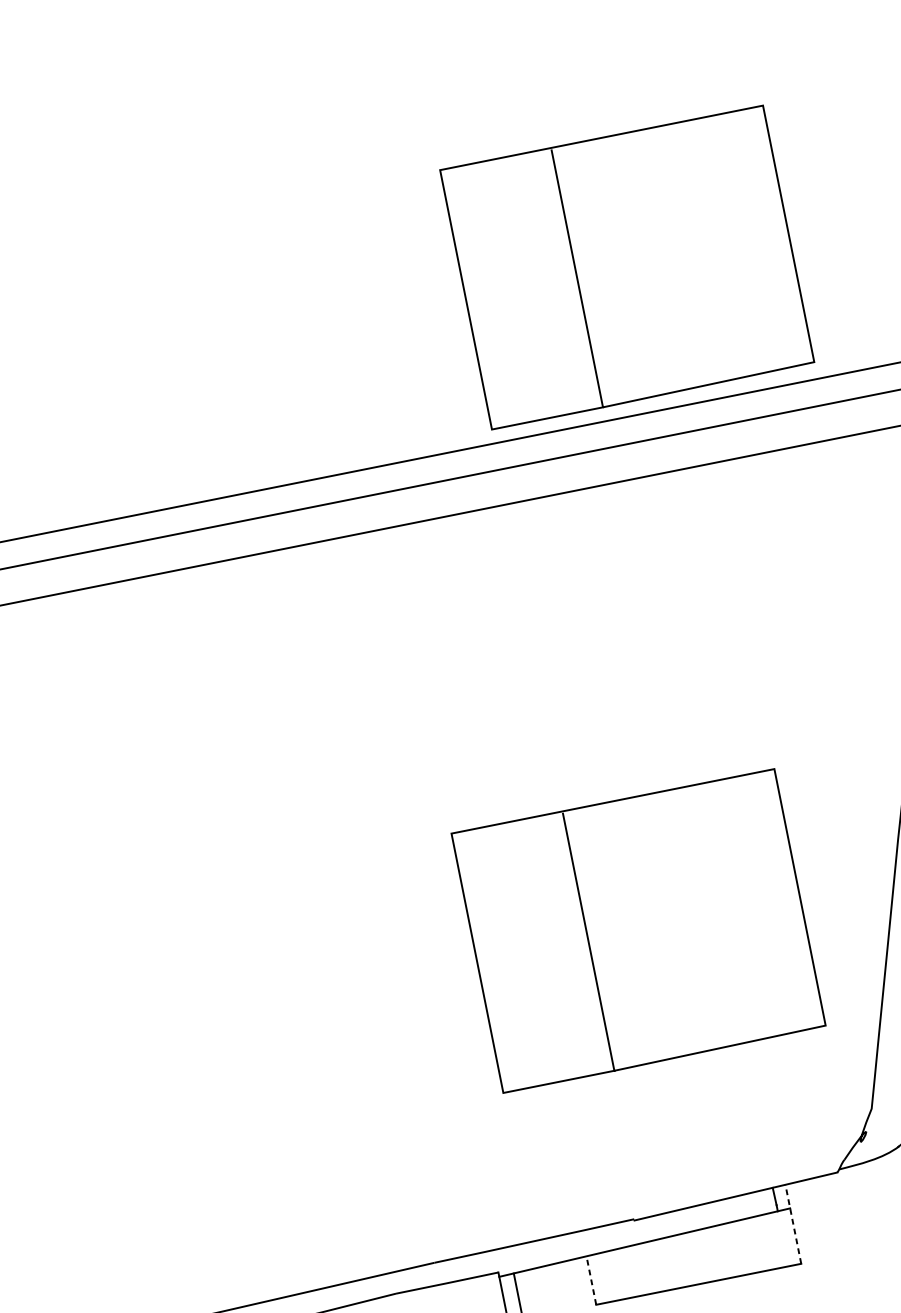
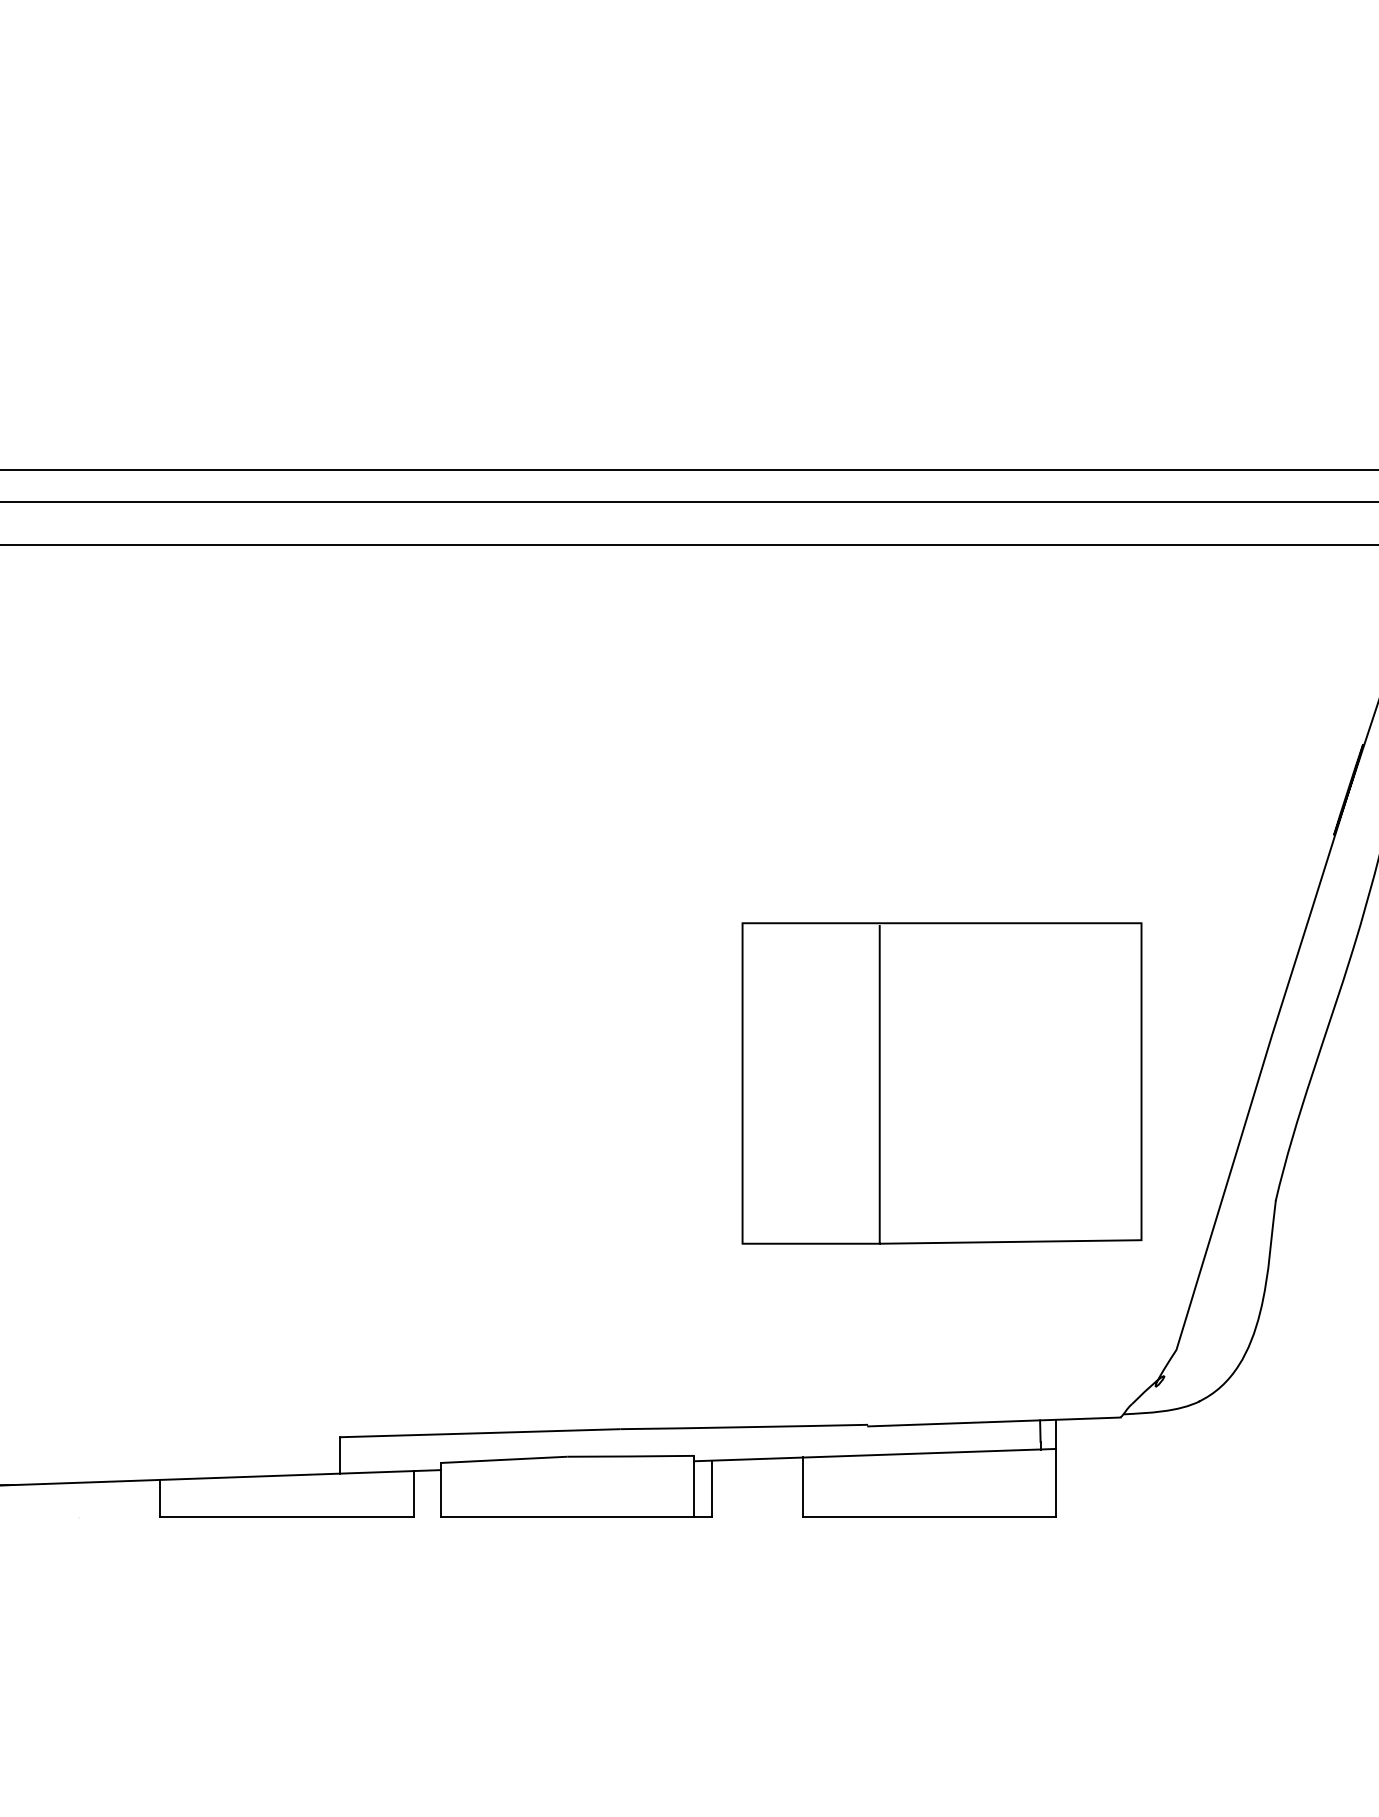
curve: (577, 277) -> (1024, 292), removed
line: (792, 1224) -> (1055, 1468), dashed -> solid
line: (591, 1279) -> (802, 1486), dashed -> solid

